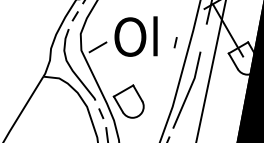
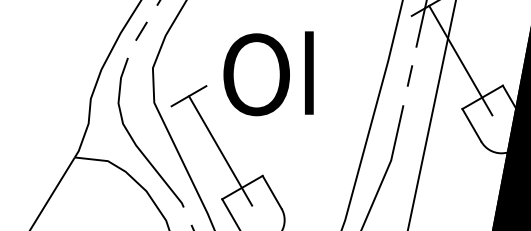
line: (175, 42) -> (409, 75), moved
line: (113, 73) -> (221, 150), added

